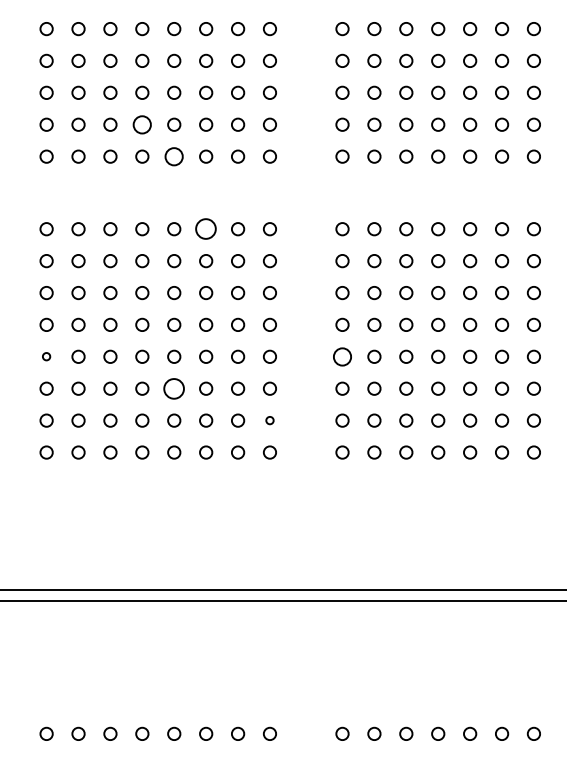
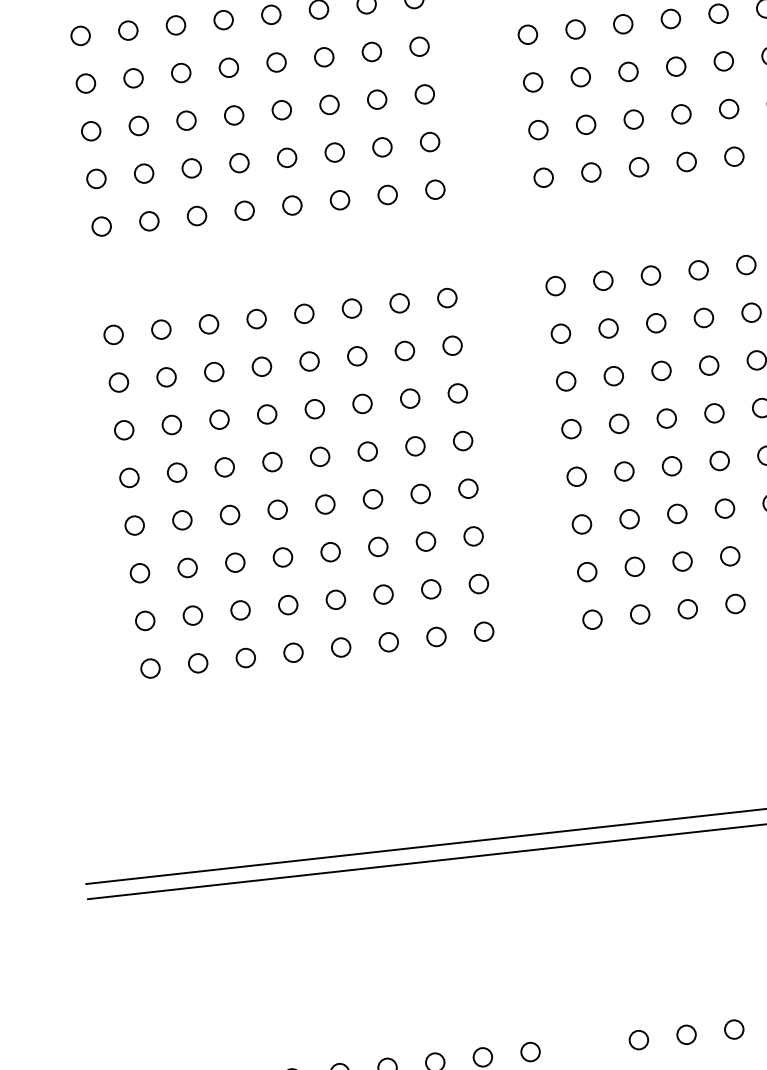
circle: (142, 124) -> (239, 162), size x0.71
circle: (174, 156) -> (292, 205), size x0.71
circle: (206, 229) -> (352, 308), size x0.62
circle: (46, 356) -> (134, 525), size x1.67
circle: (342, 356) -> (576, 476), size x0.71
circle: (174, 388) -> (330, 551), size x0.62
circle: (269, 420) -> (478, 583), size x1.67

